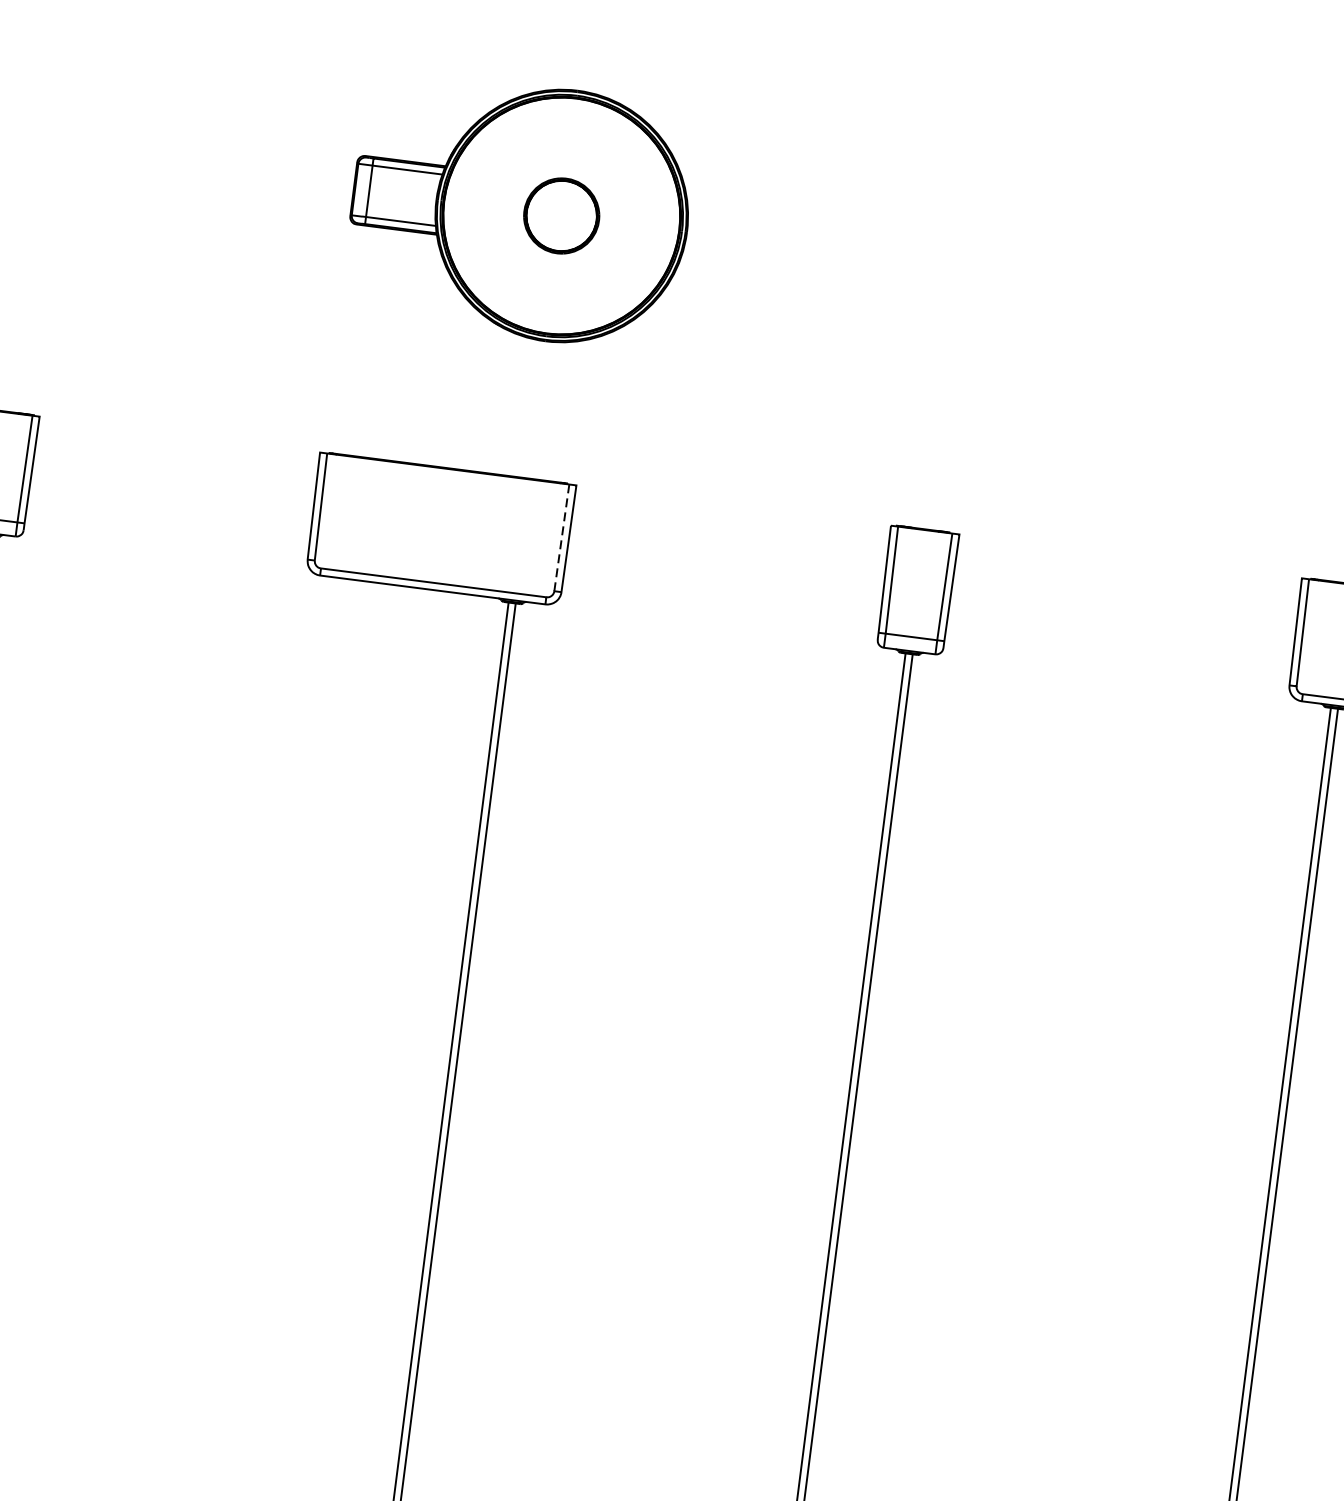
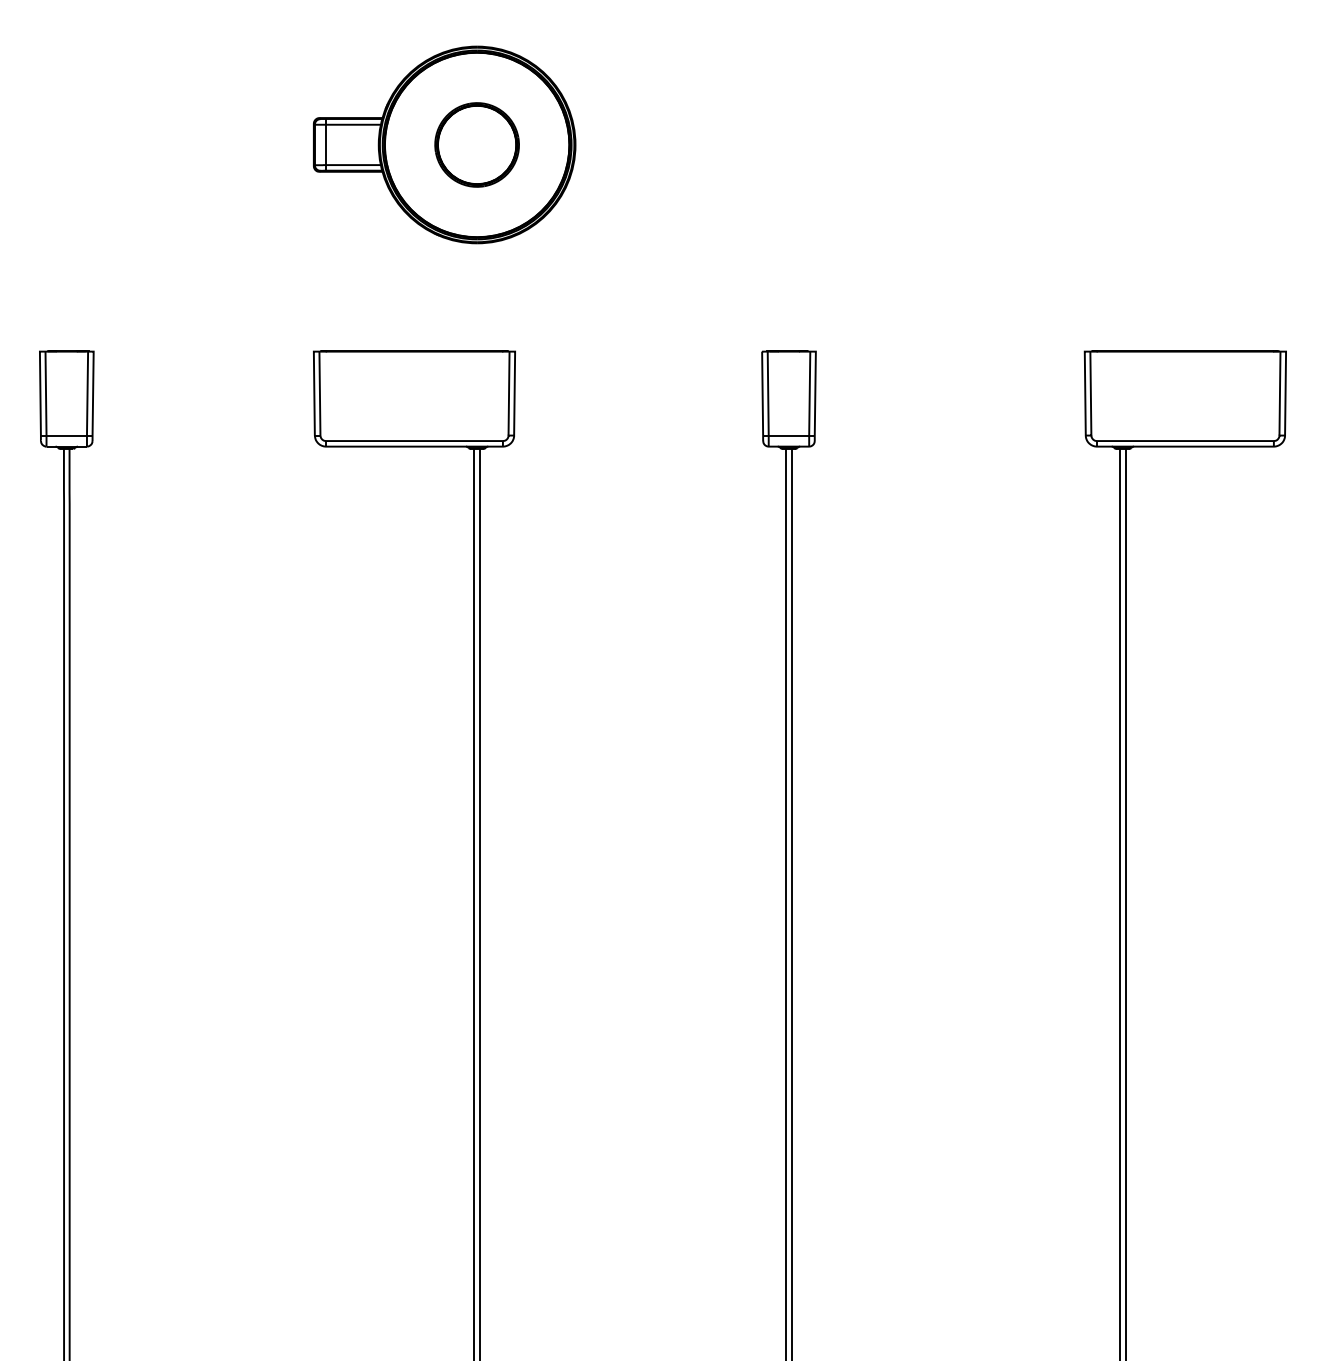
part: (561, 215) -> (476, 144), size x1.43
line: (562, 537) -> (509, 393), dashed -> solid

